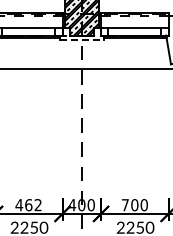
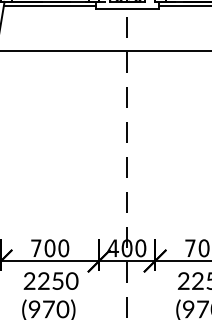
line: (81, 40) -> (126, 9), dashed -> solid
text: (28, 205) -> (49, 248), 462 -> 700

